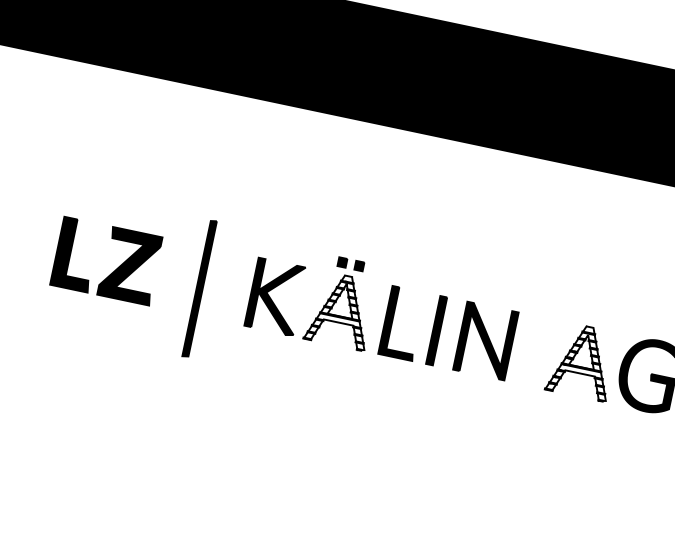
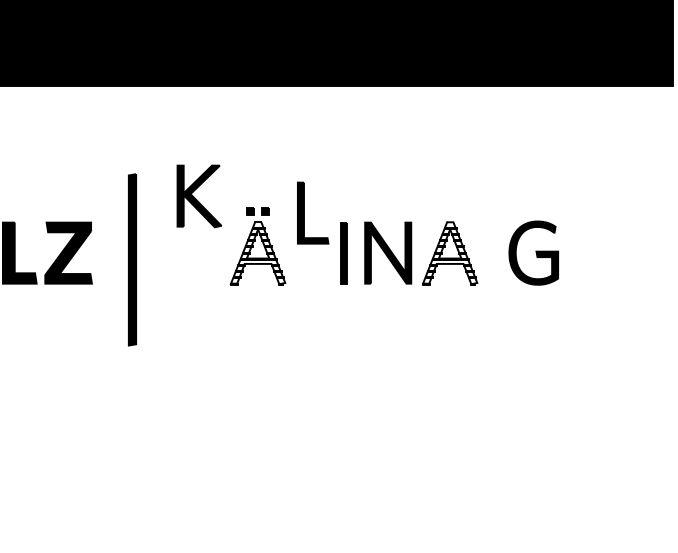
part: (198, 289) -> (131, 260), size x1.4
part: (274, 296) -> (198, 196), moved
part: (392, 320) -> (304, 212), moved
part: (582, 361) -> (450, 253), moved

